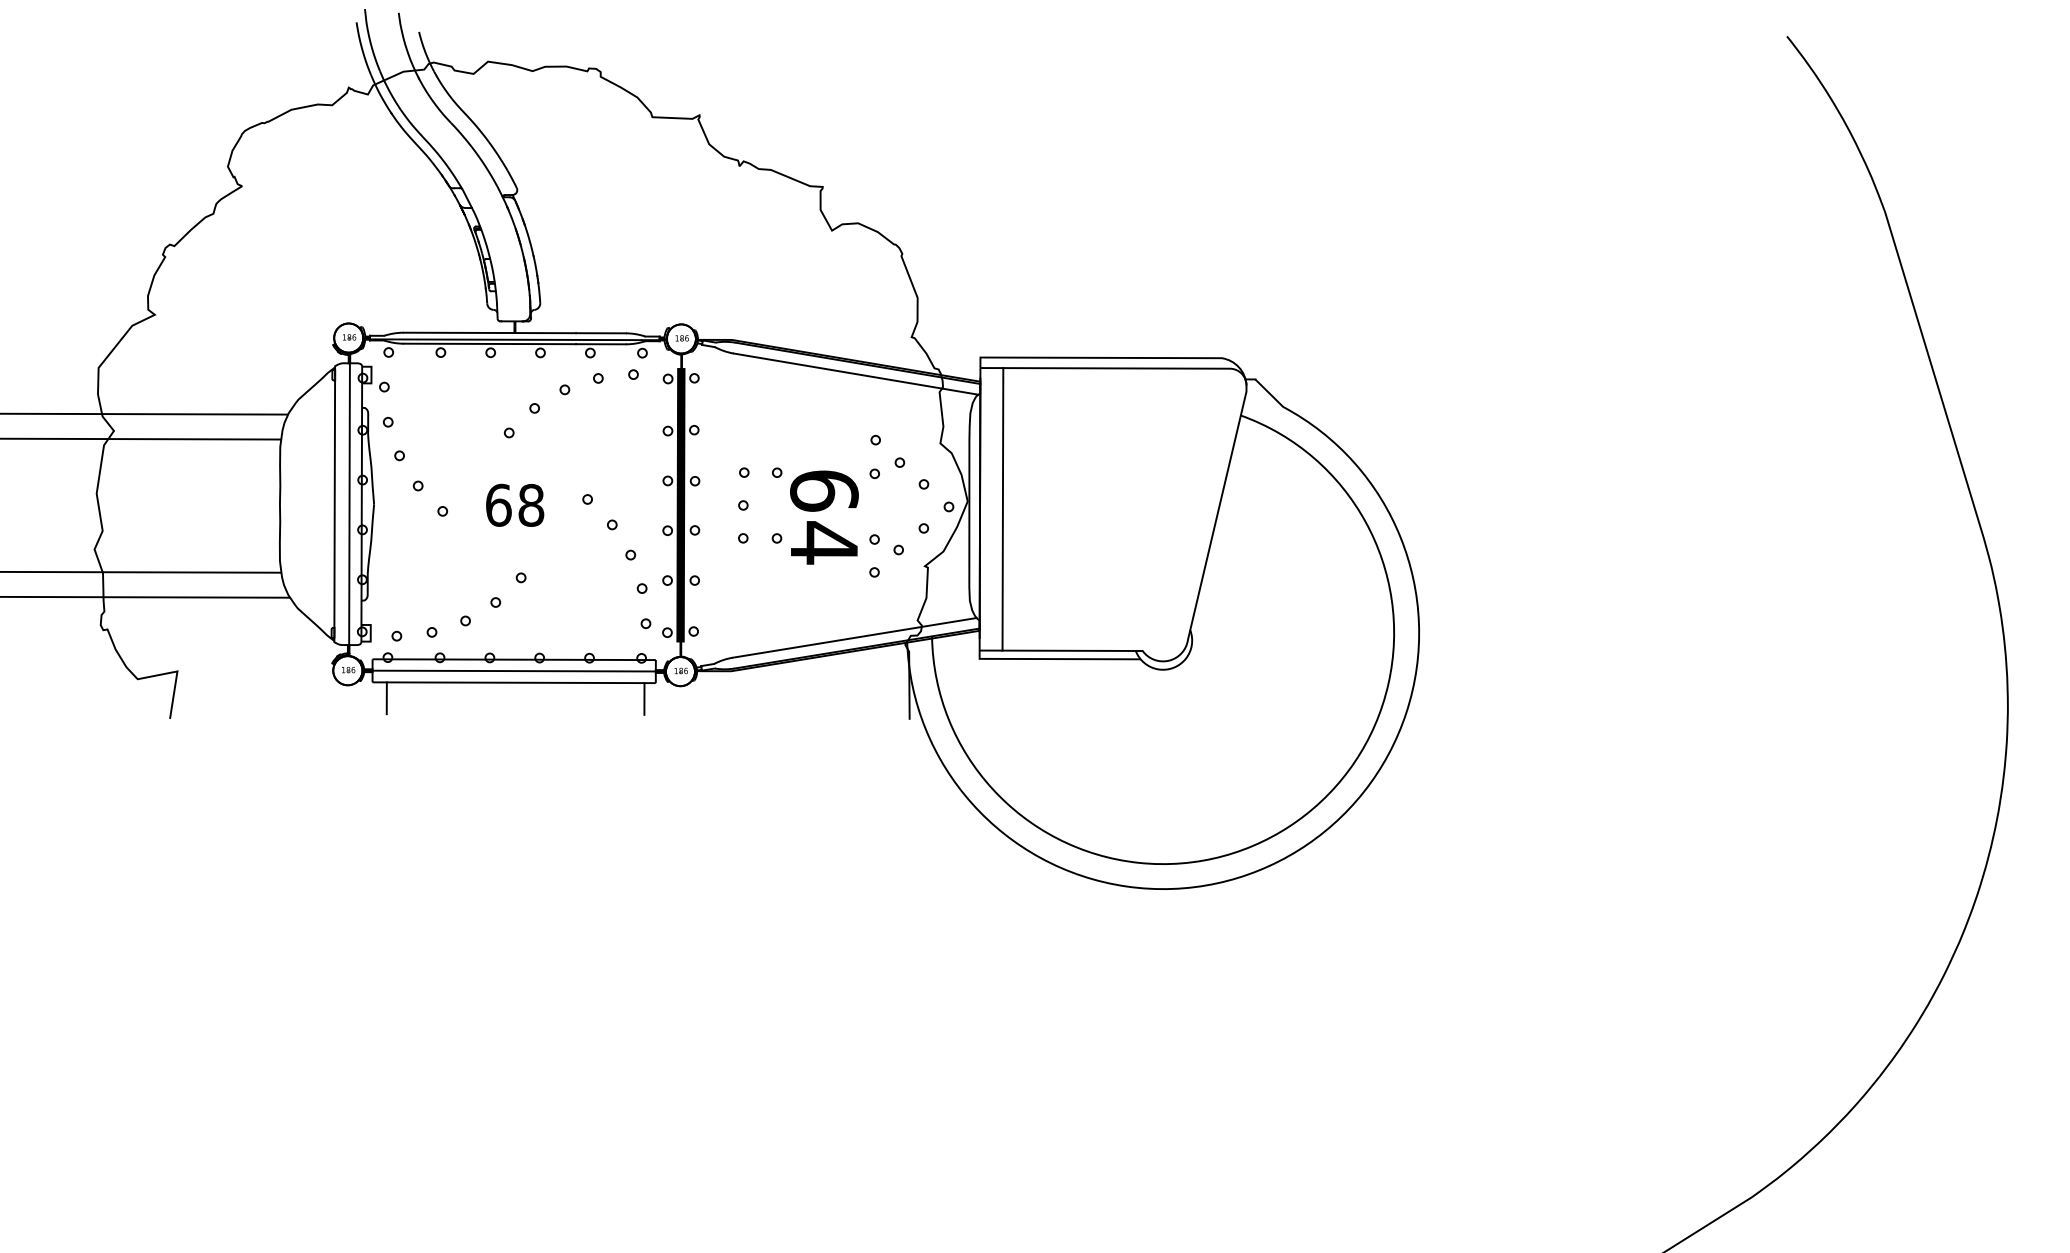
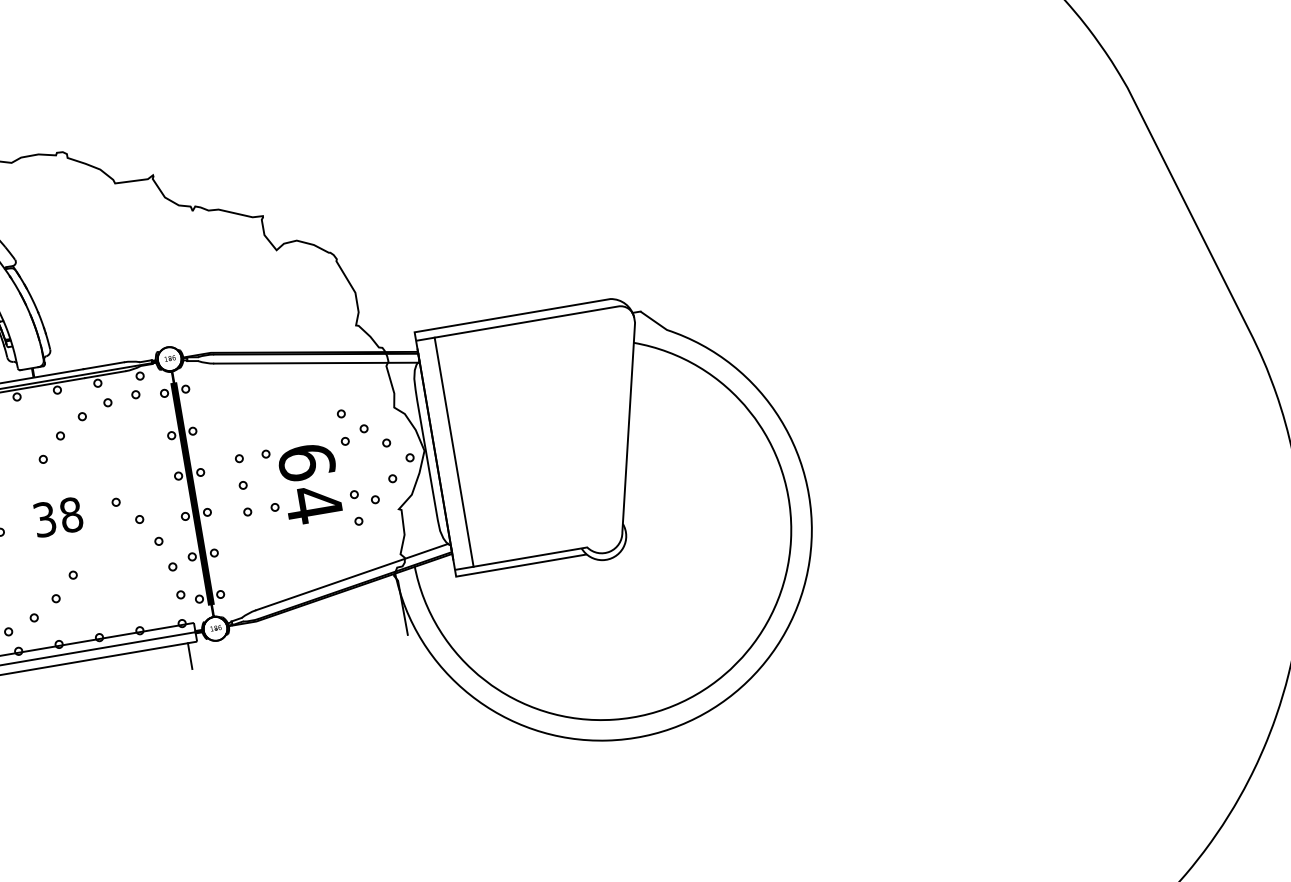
text: (498, 504) -> (44, 518), 68 -> 38

